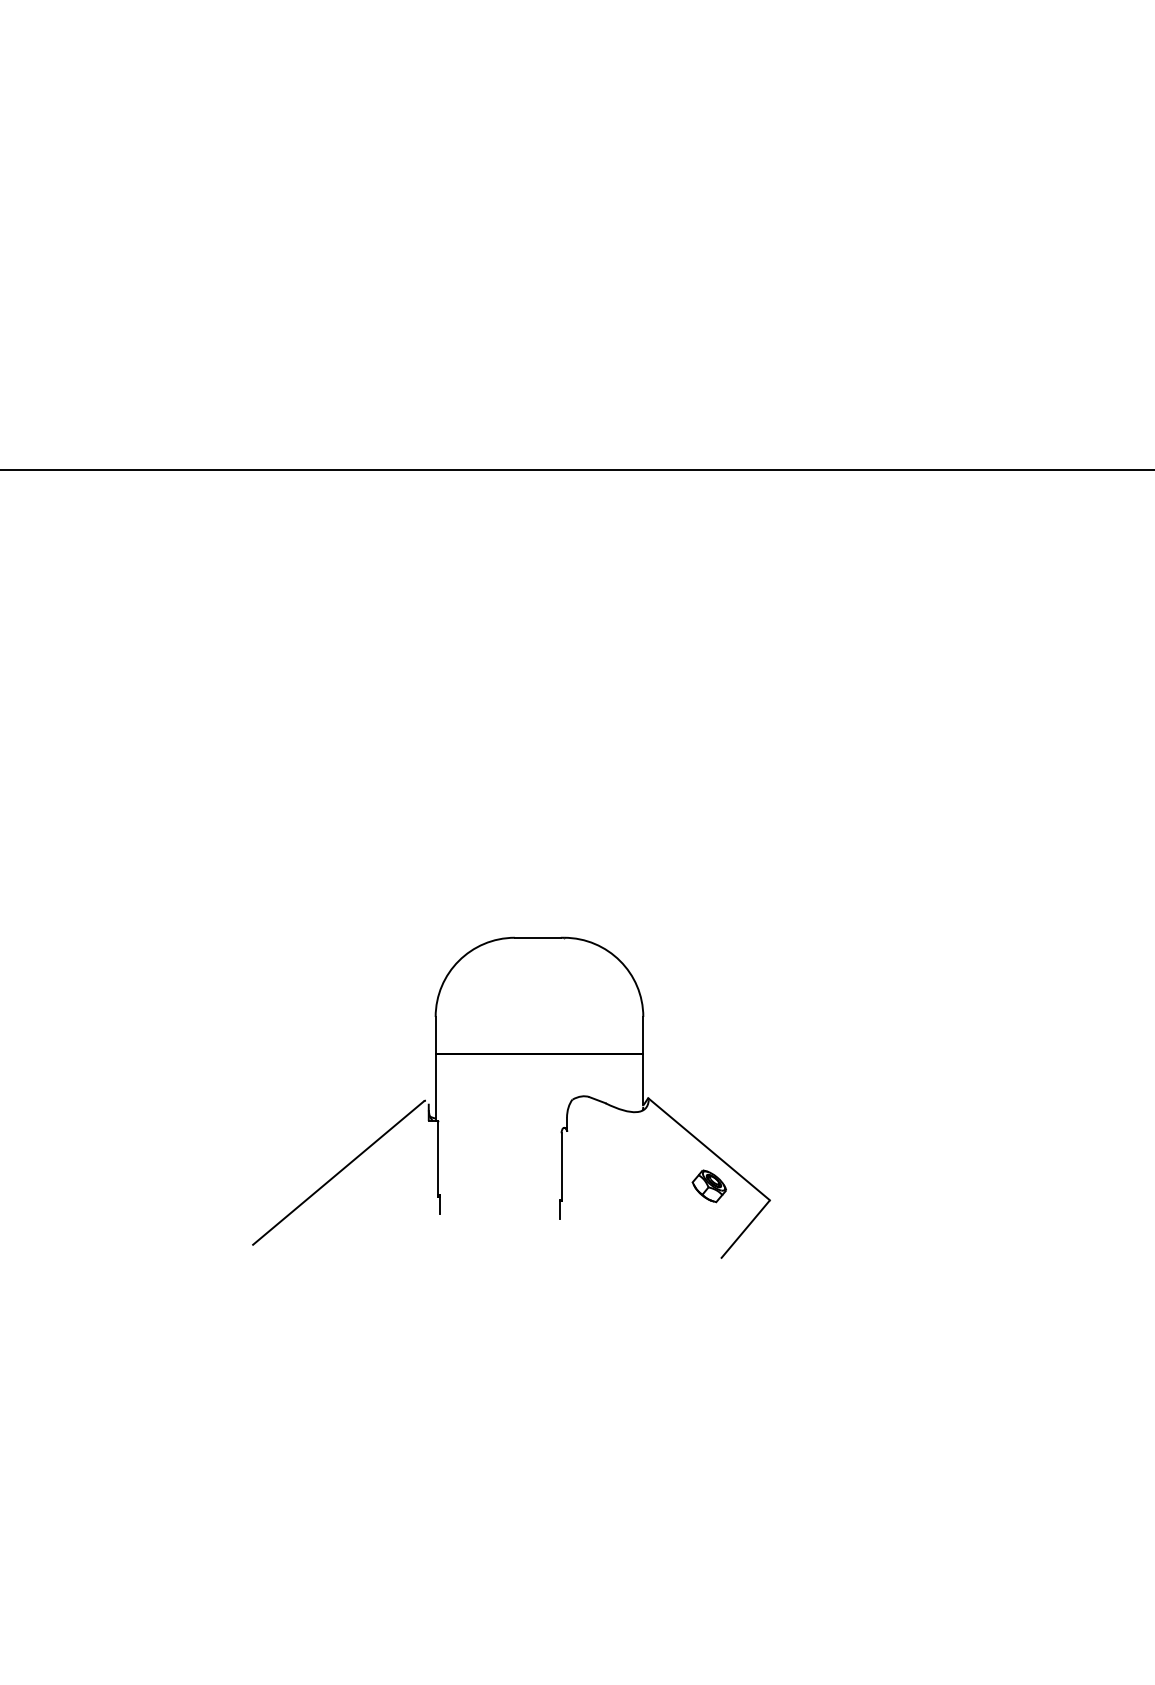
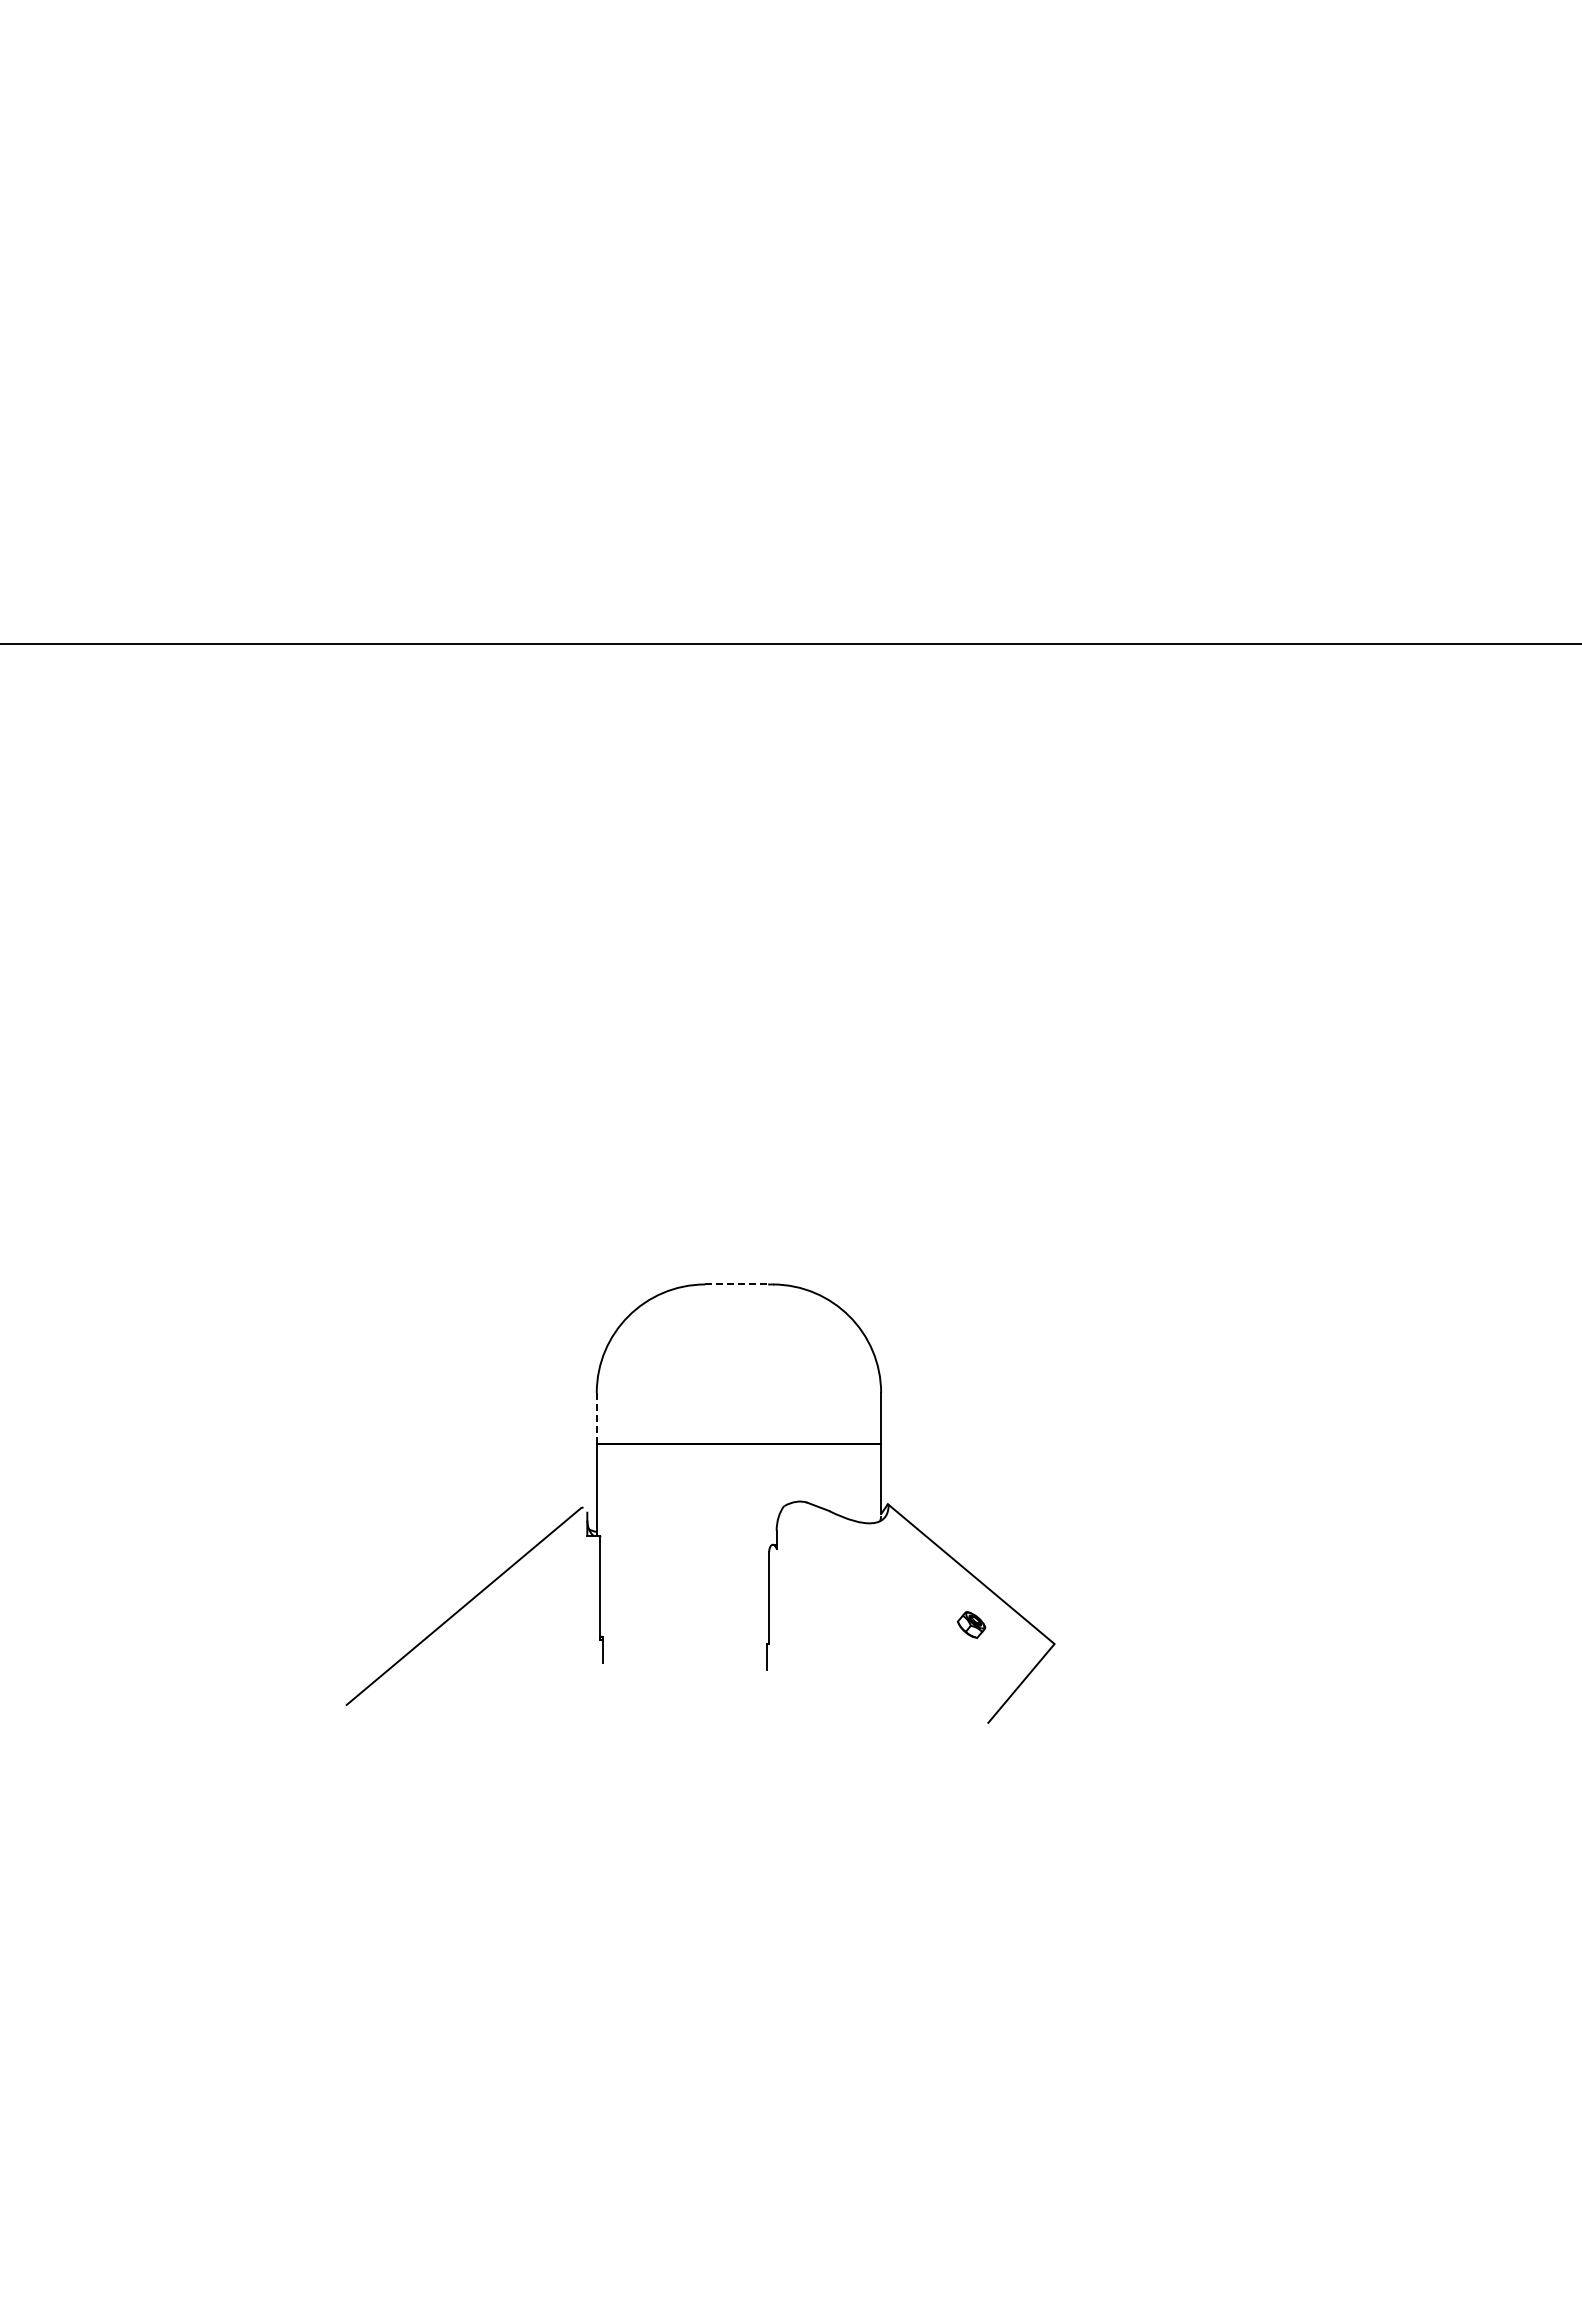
line: (538, 937) -> (737, 1284), solid -> dashed
line: (435, 1035) -> (596, 1418), solid -> dashed
part: (709, 1186) -> (971, 1624), size x0.6

